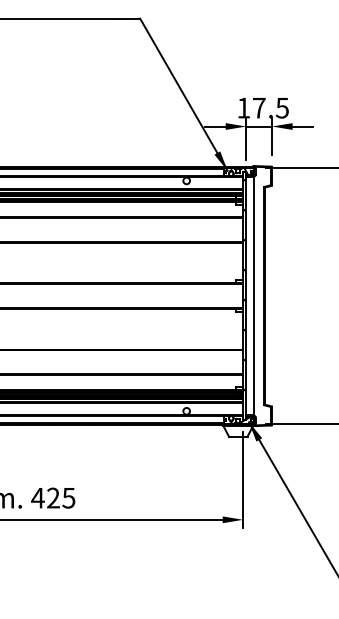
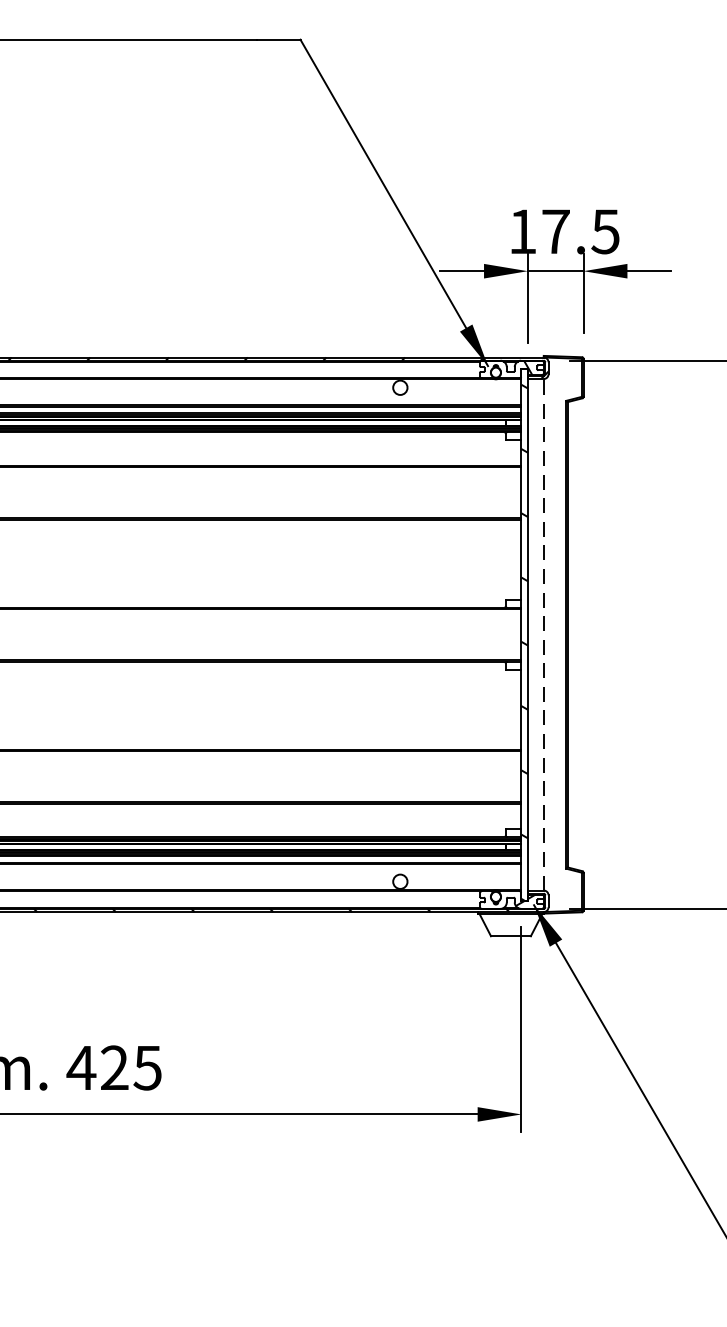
line: (253, 295) -> (543, 633), solid -> dashed

